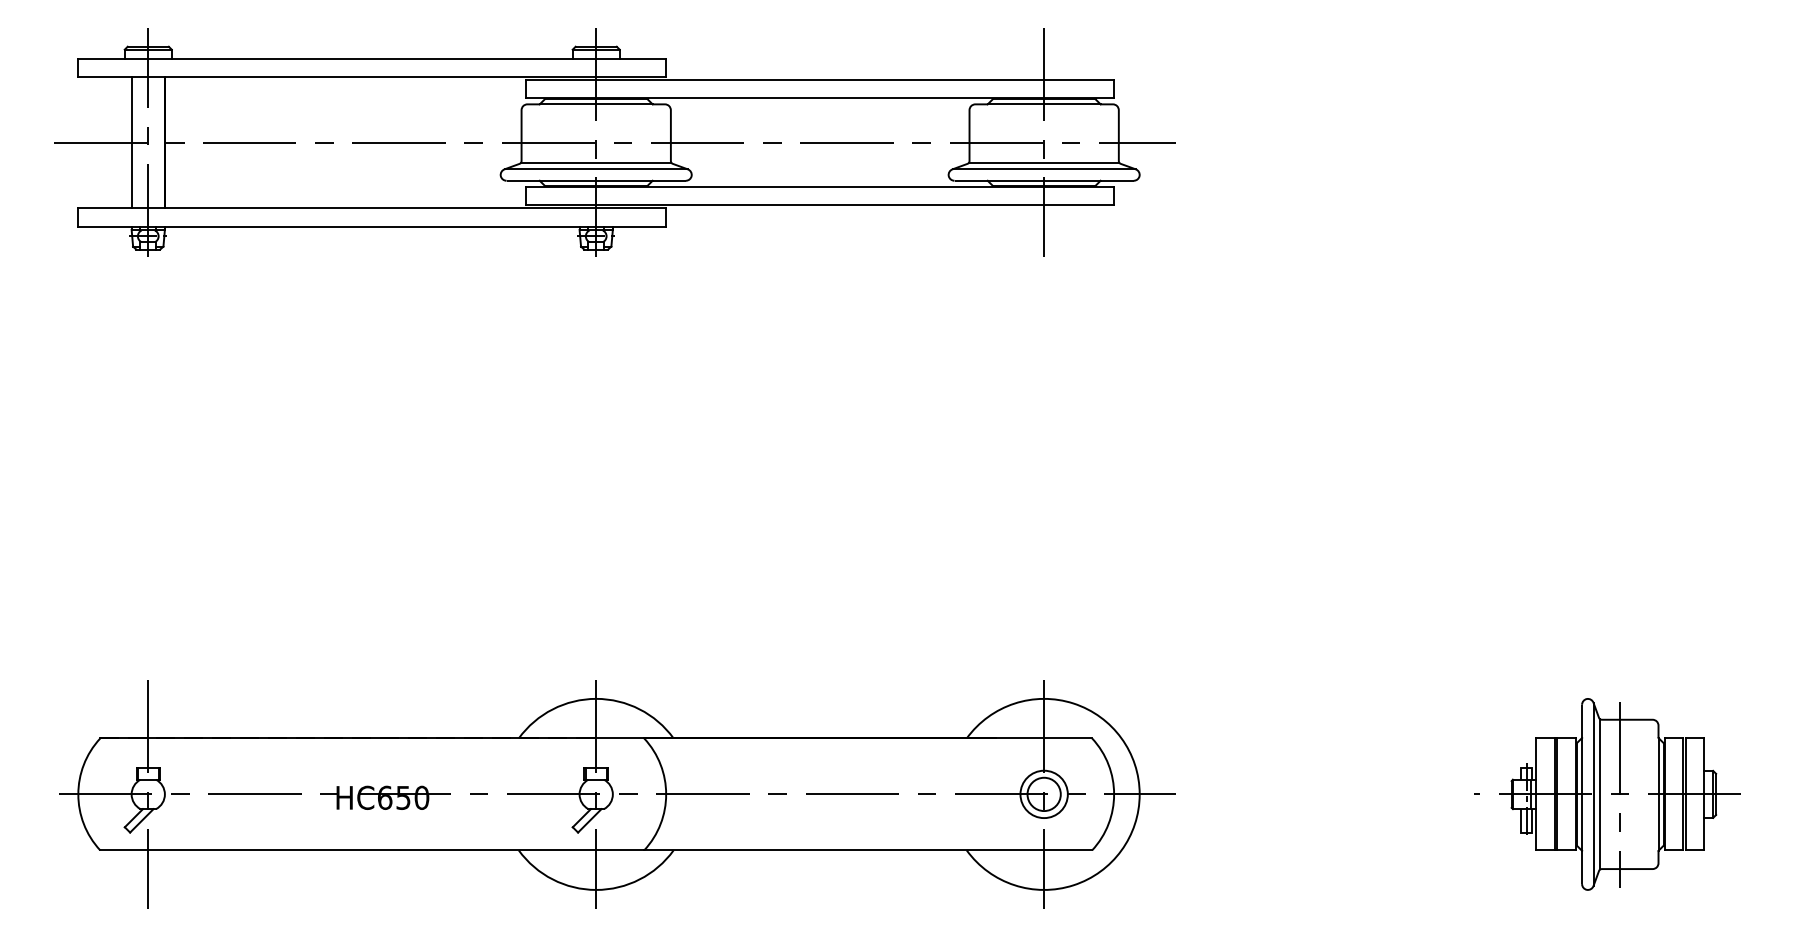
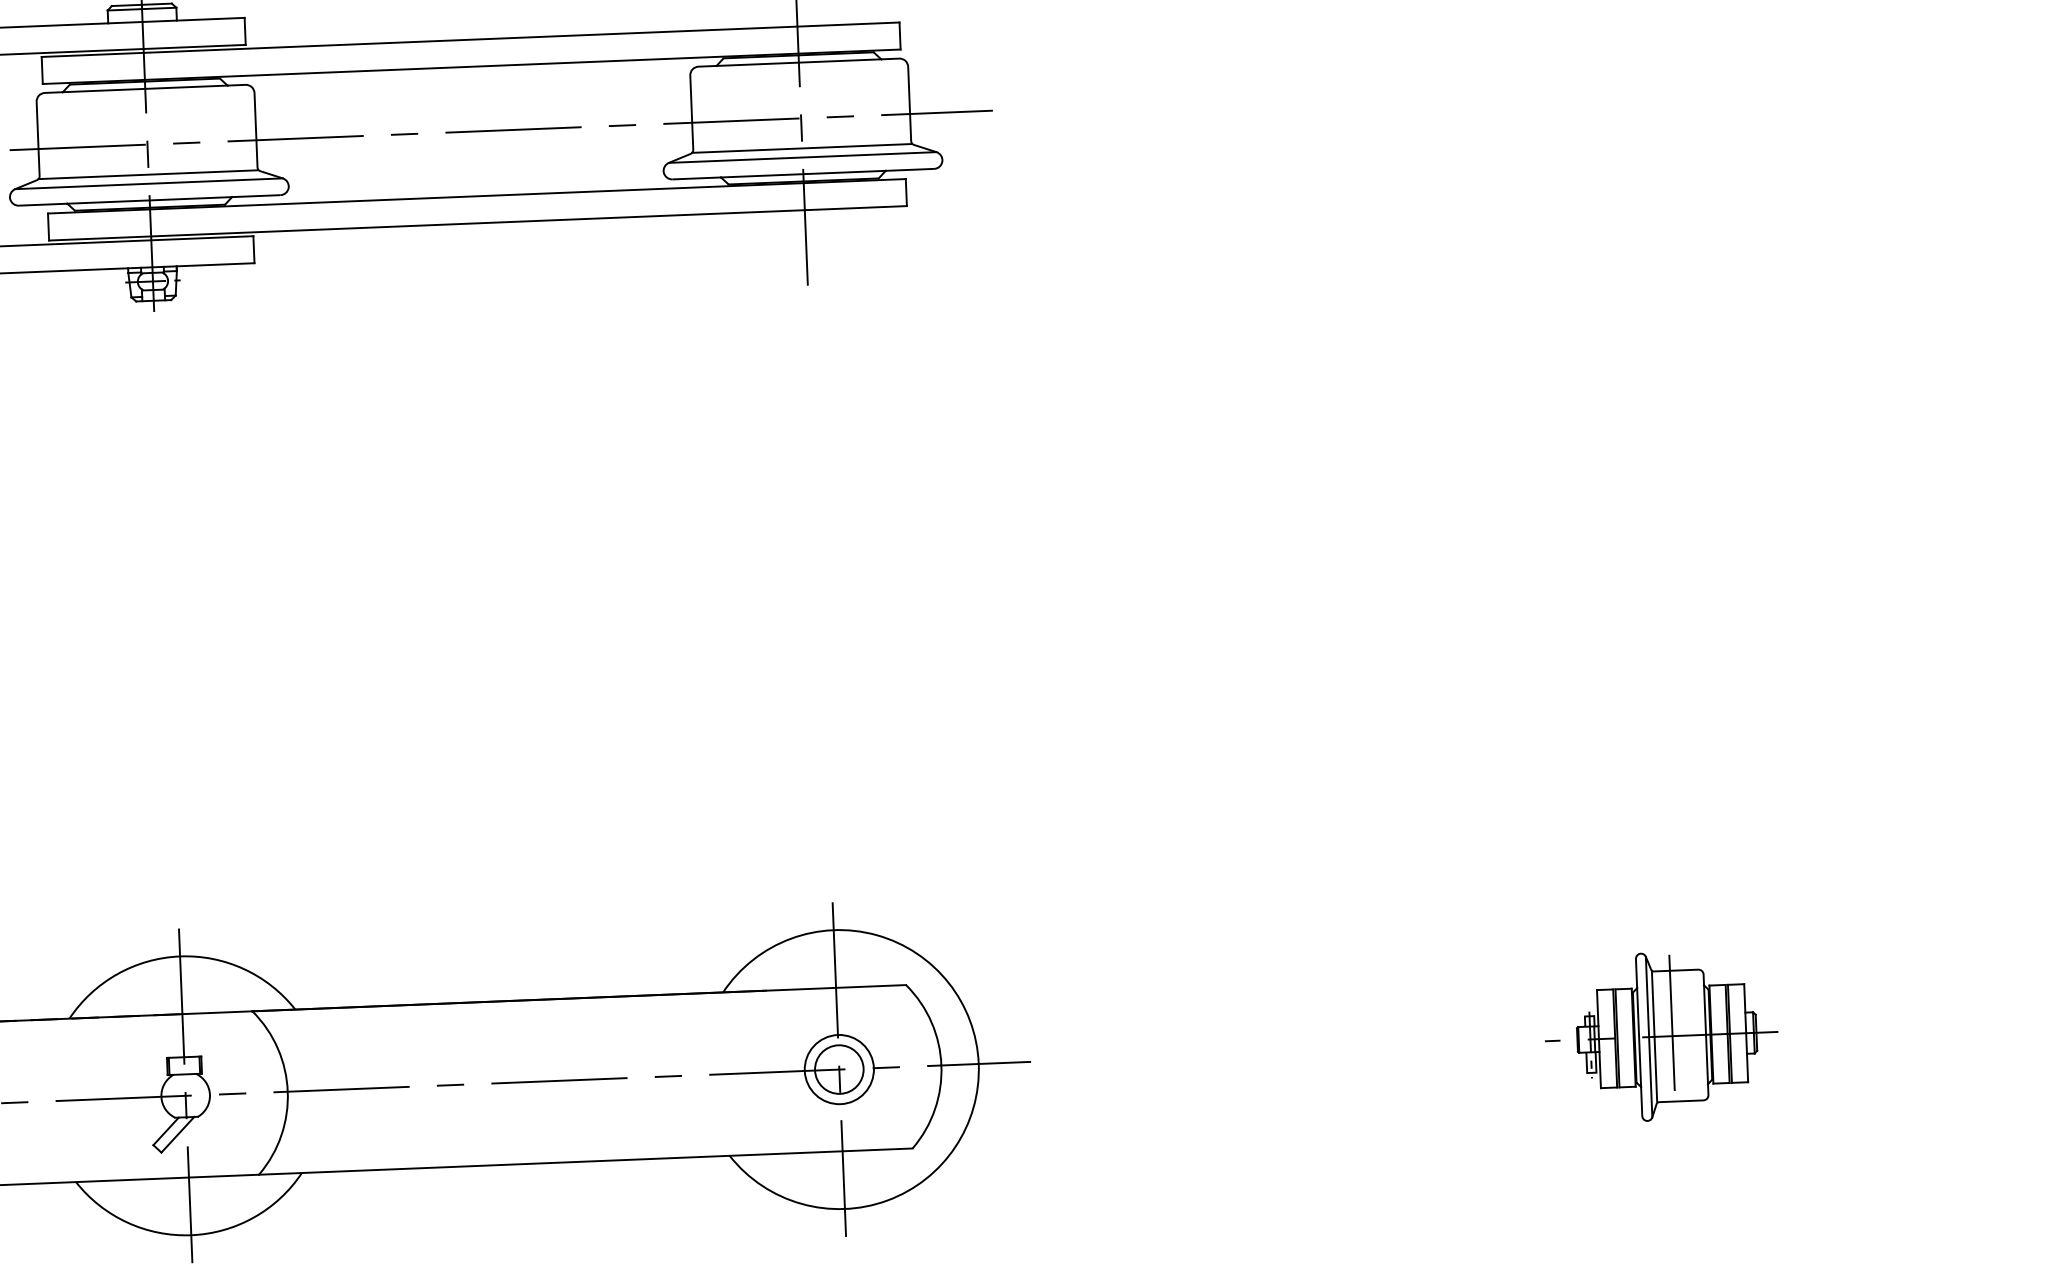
part: (1607, 794) -> (1661, 1036), size x0.6

